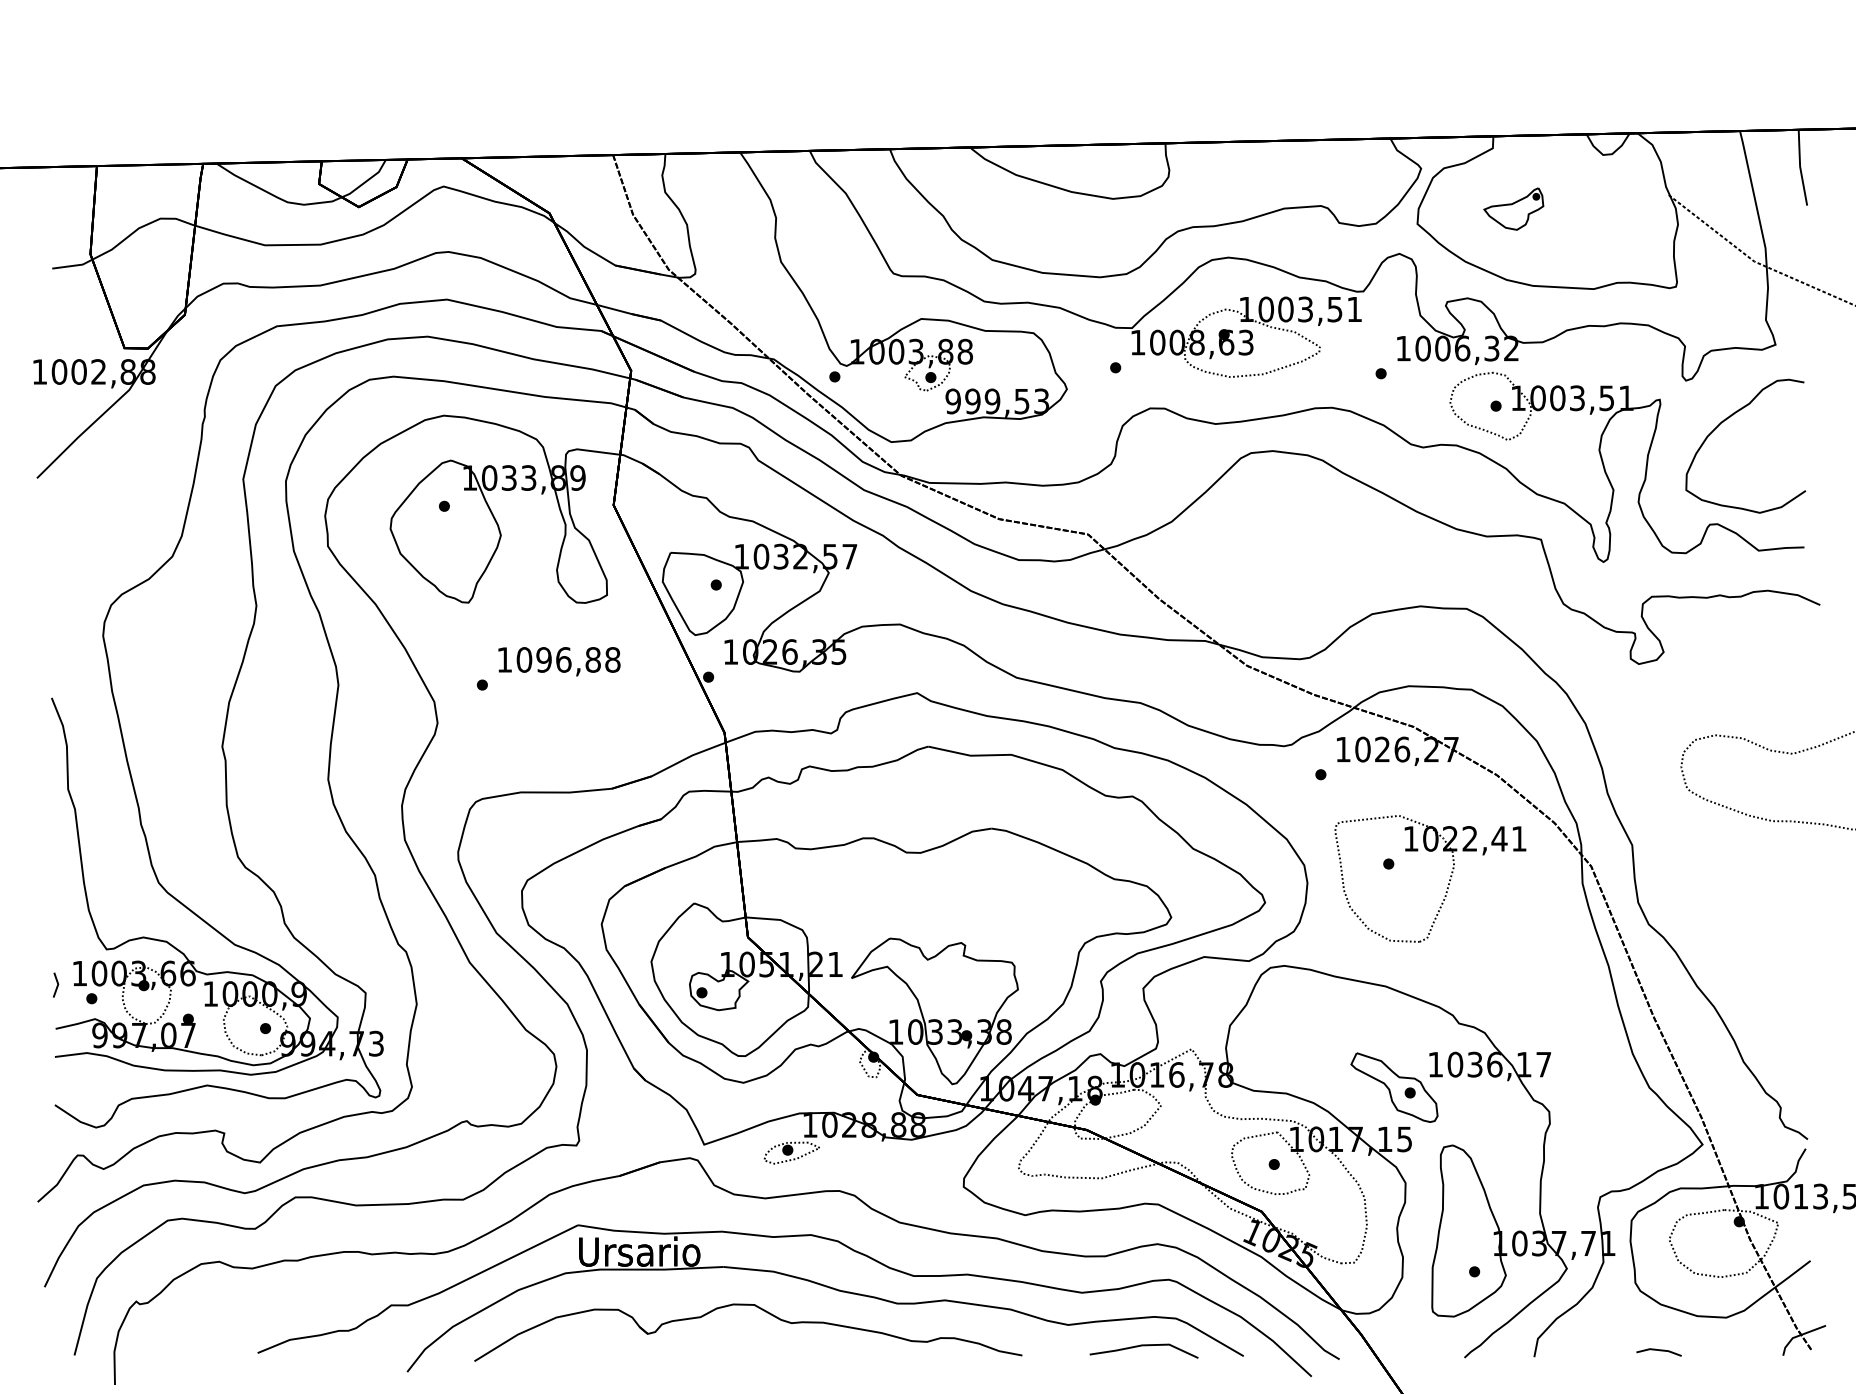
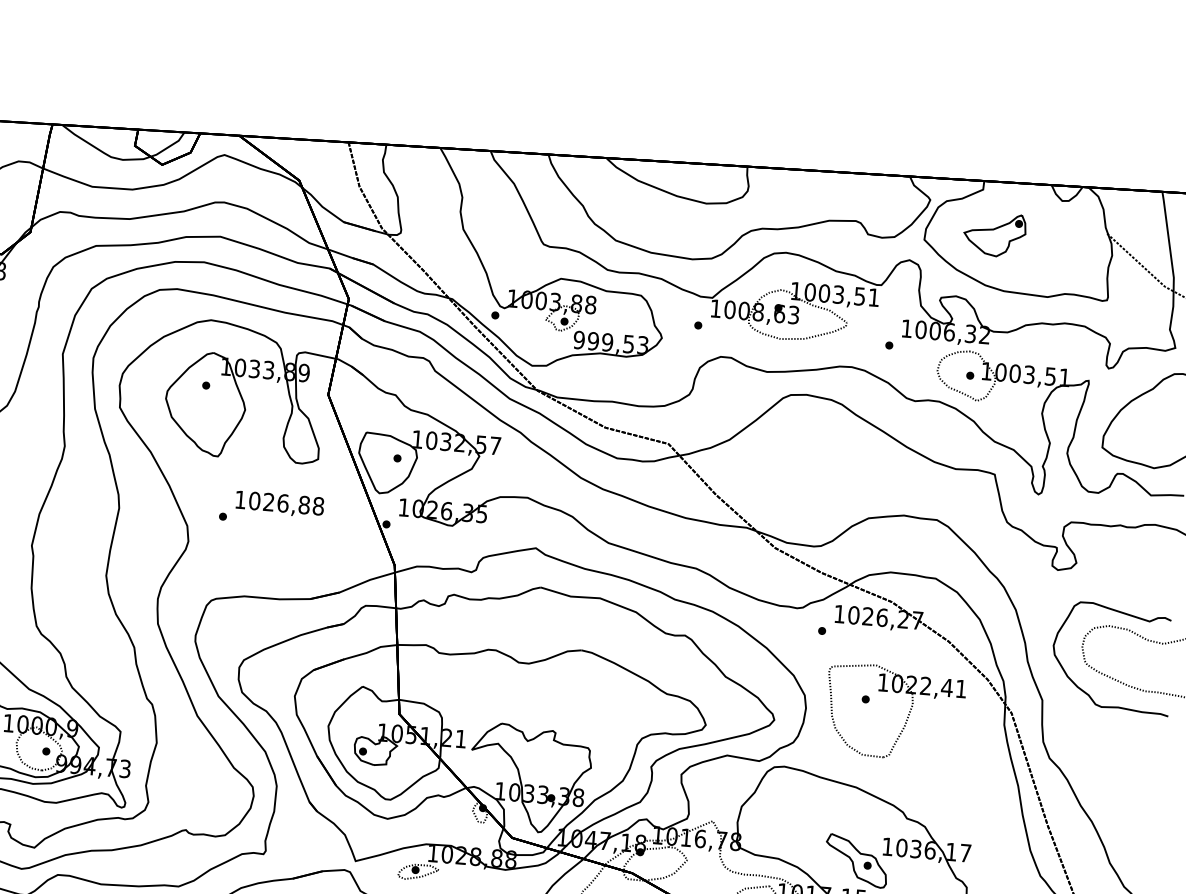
part: (1513, 208) -> (994, 234), size x1.43
text: (543, 659) -> (268, 501), 1096,88 -> 1026,88
curve: (1690, 828) -> (1085, 691), added

